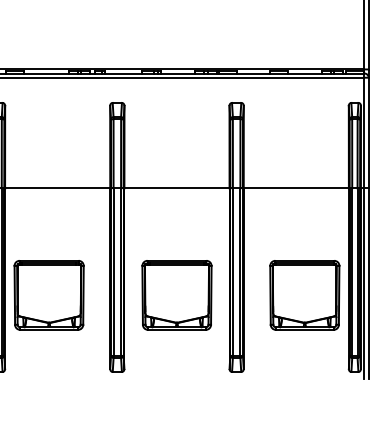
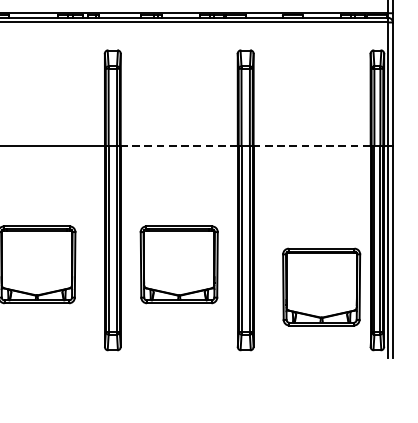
line: (177, 188) -> (179, 145), solid -> dashed
line: (296, 188) -> (312, 145), solid -> dashed
part: (304, 295) -> (321, 287), moved

